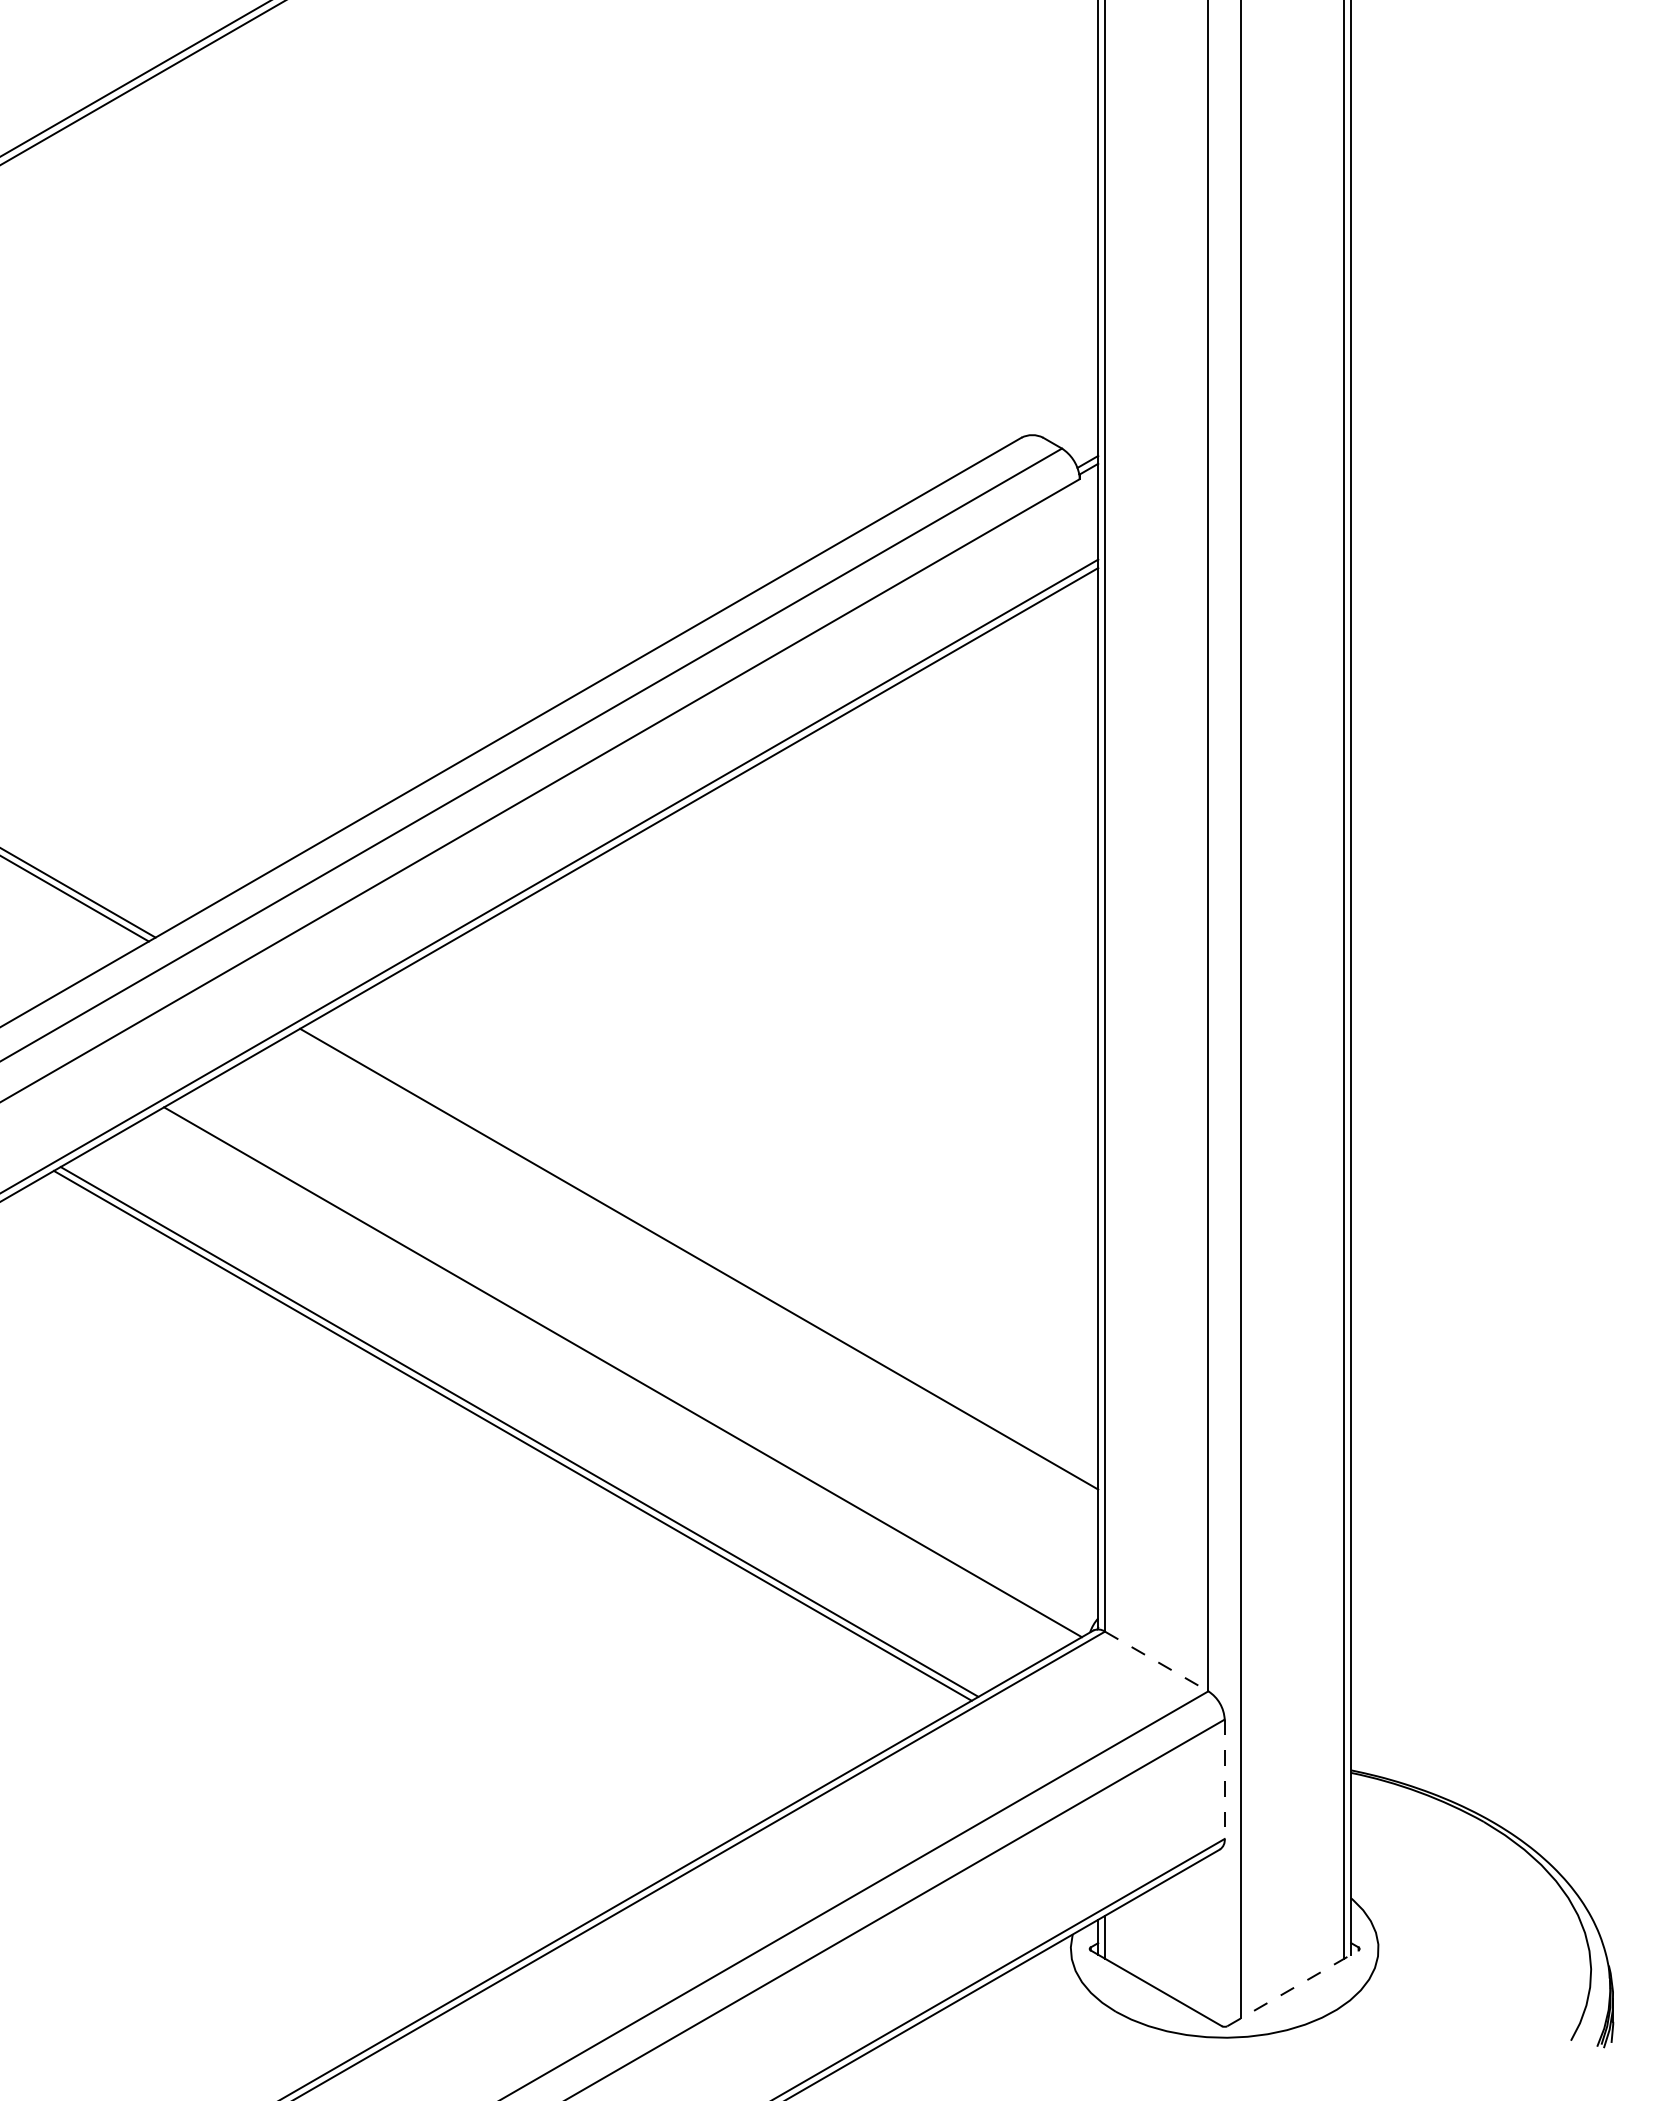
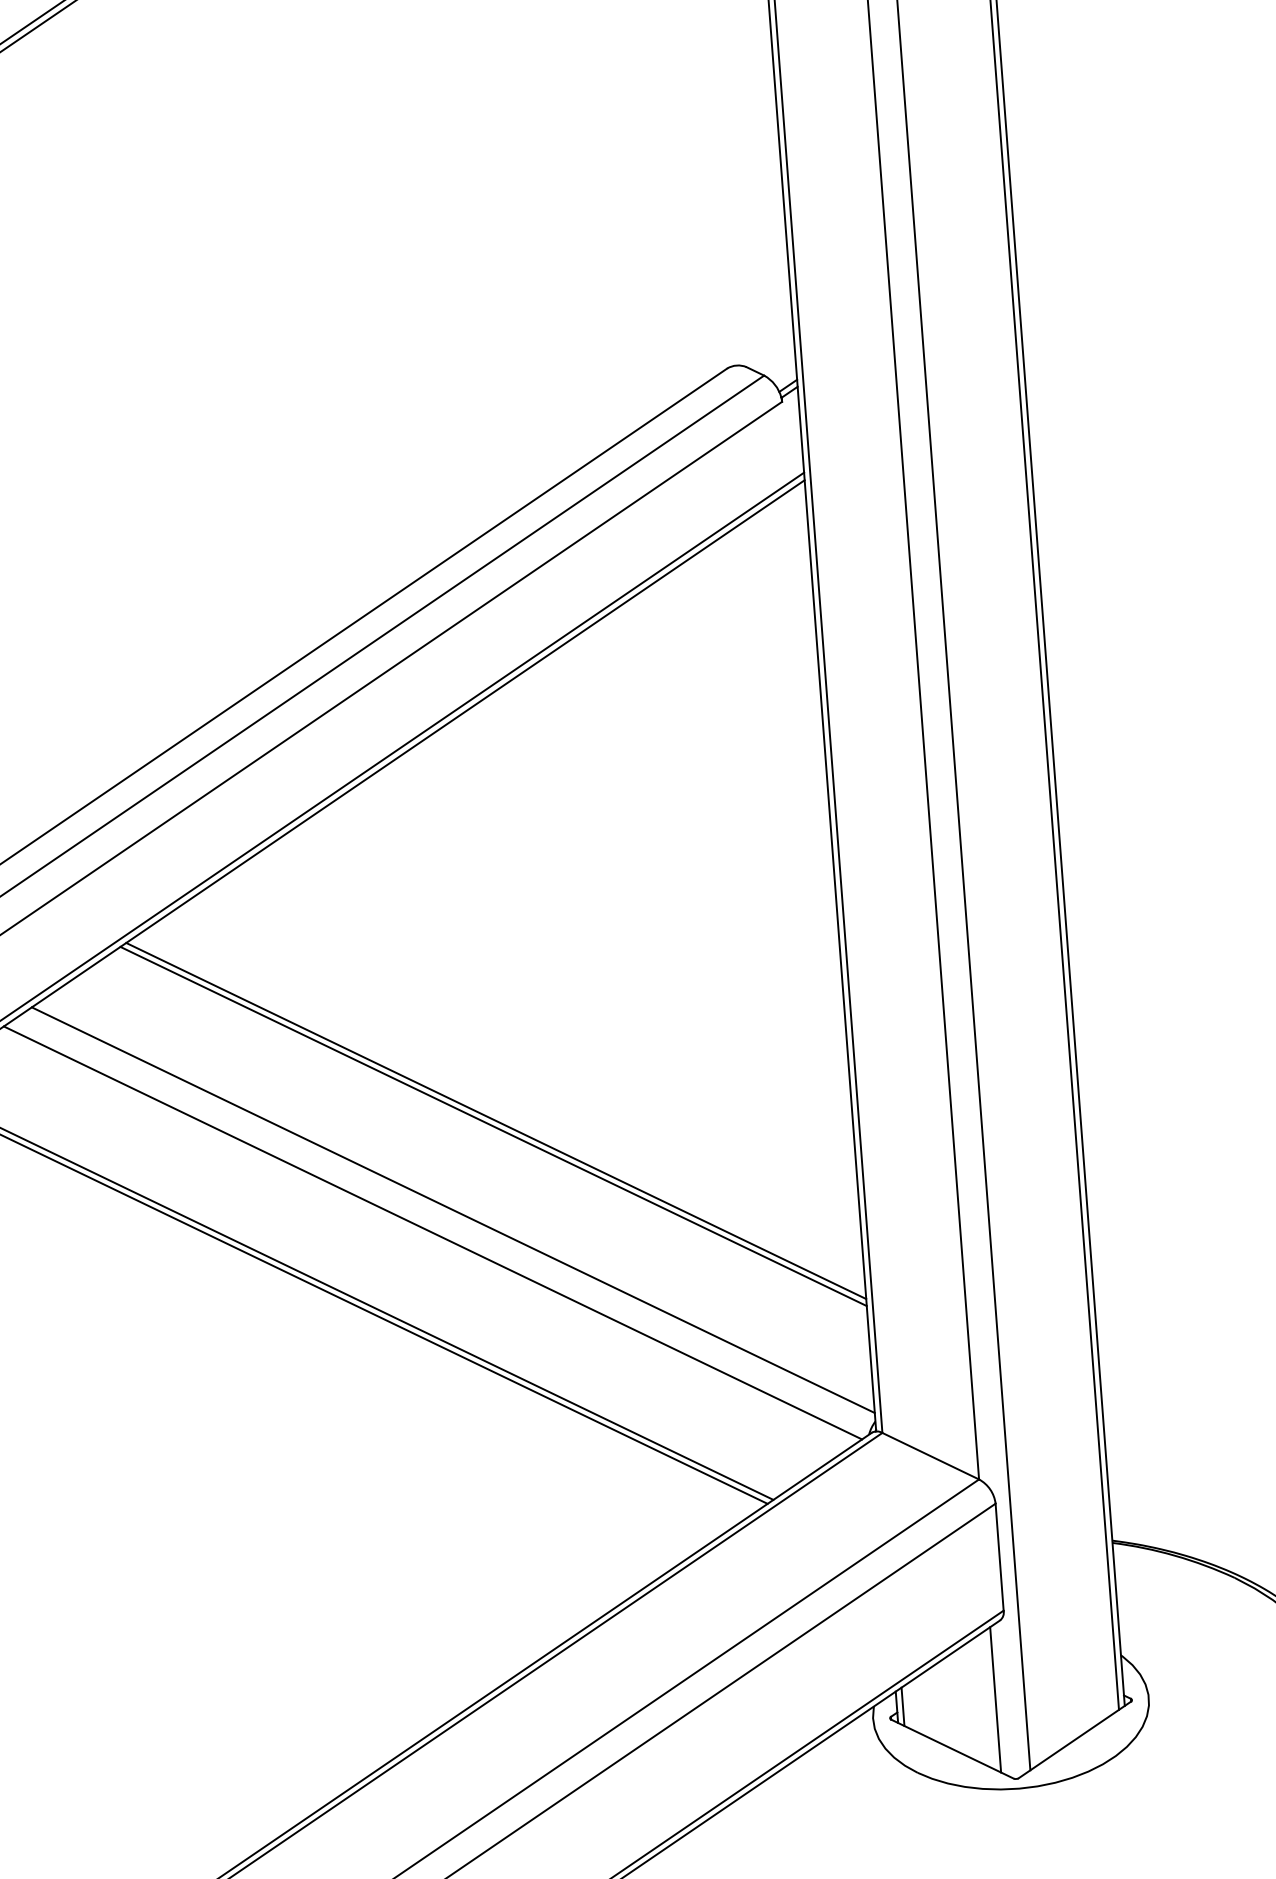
line: (702, 1252) -> (496, 1120), added
line: (647, 1348) -> (453, 1210), added
line: (1156, 1661) -> (930, 1456), dashed -> solid
line: (1224, 1779) -> (999, 1557), dashed -> solid
line: (1208, 1937) -> (995, 1700), added
line: (1292, 1988) -> (1074, 1740), dashed -> solid

